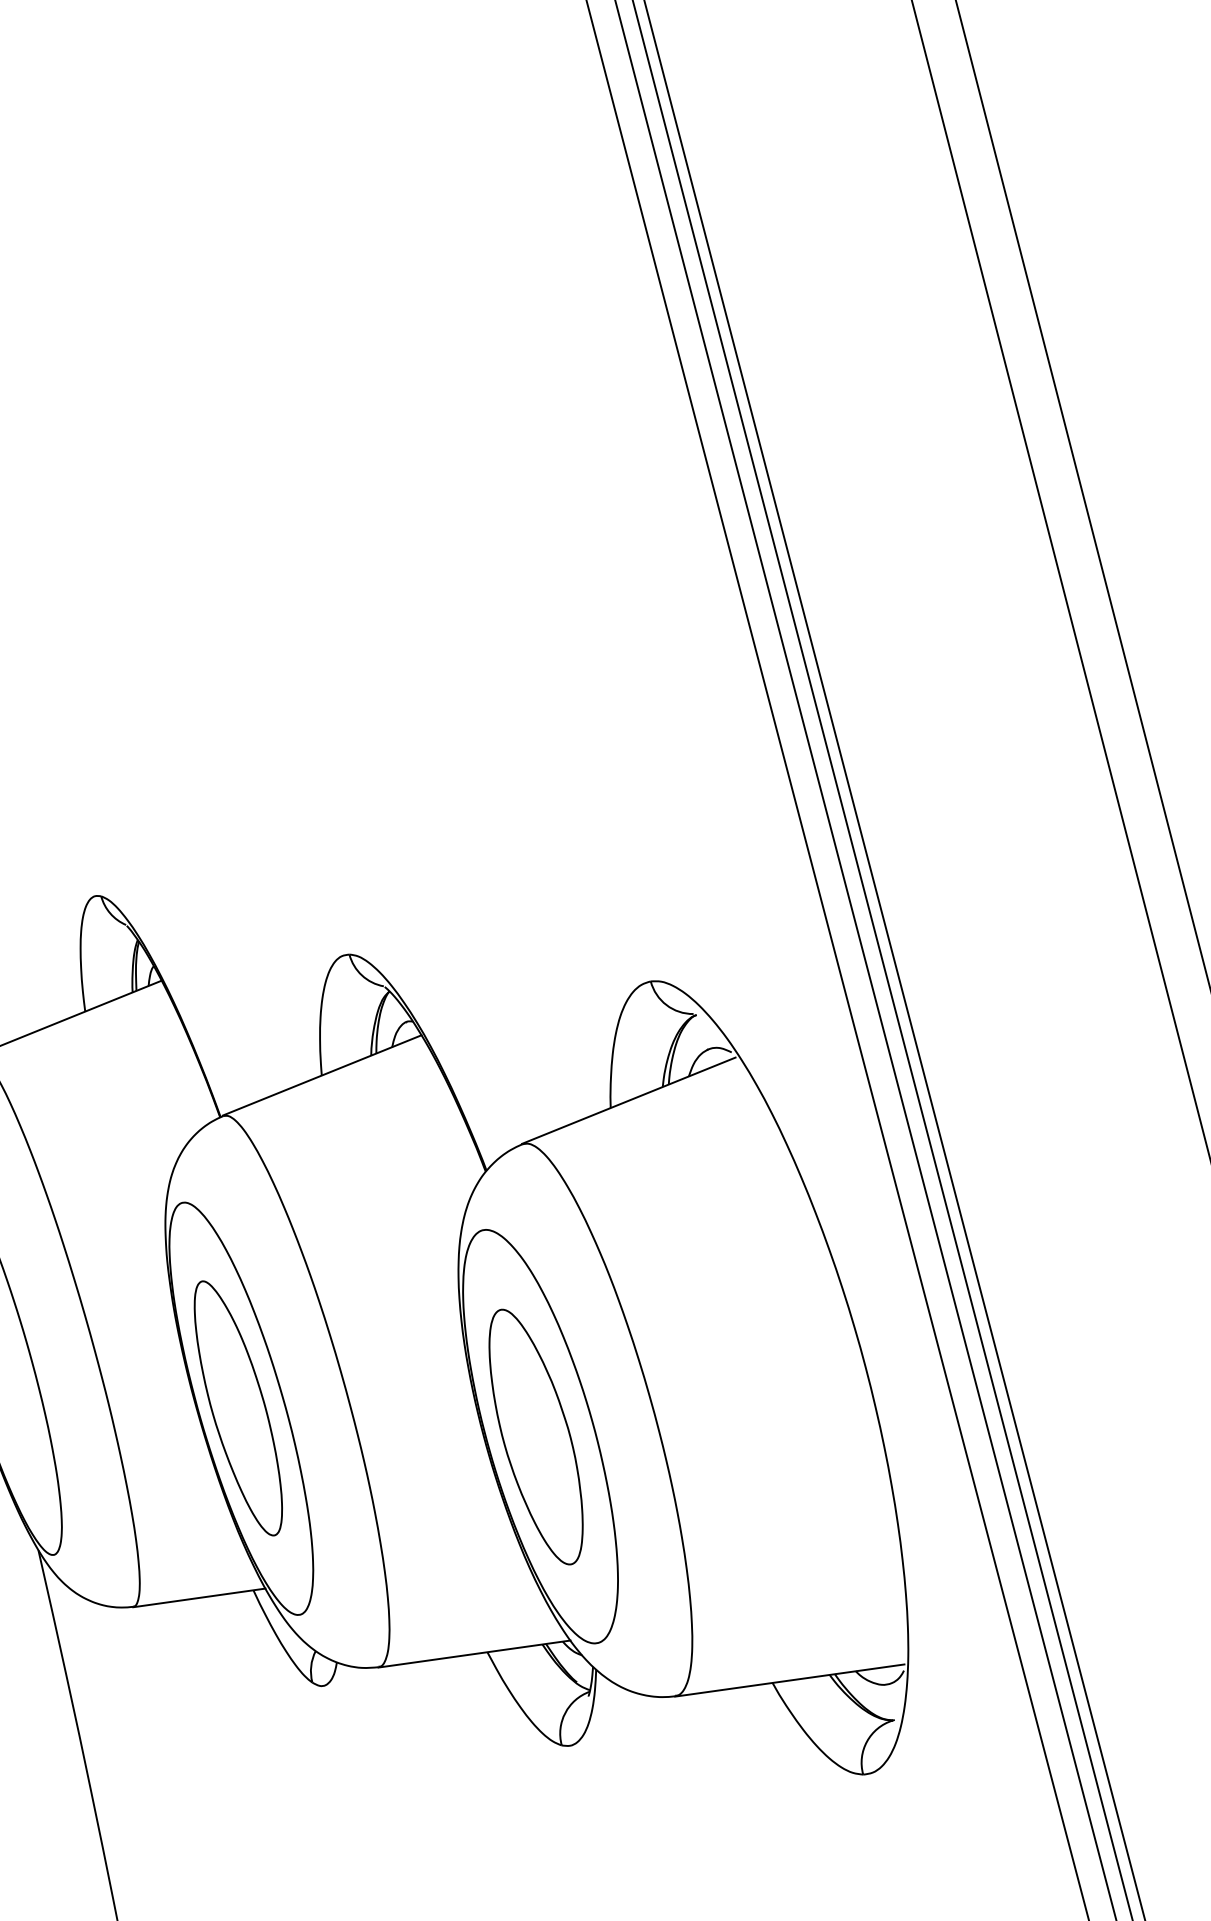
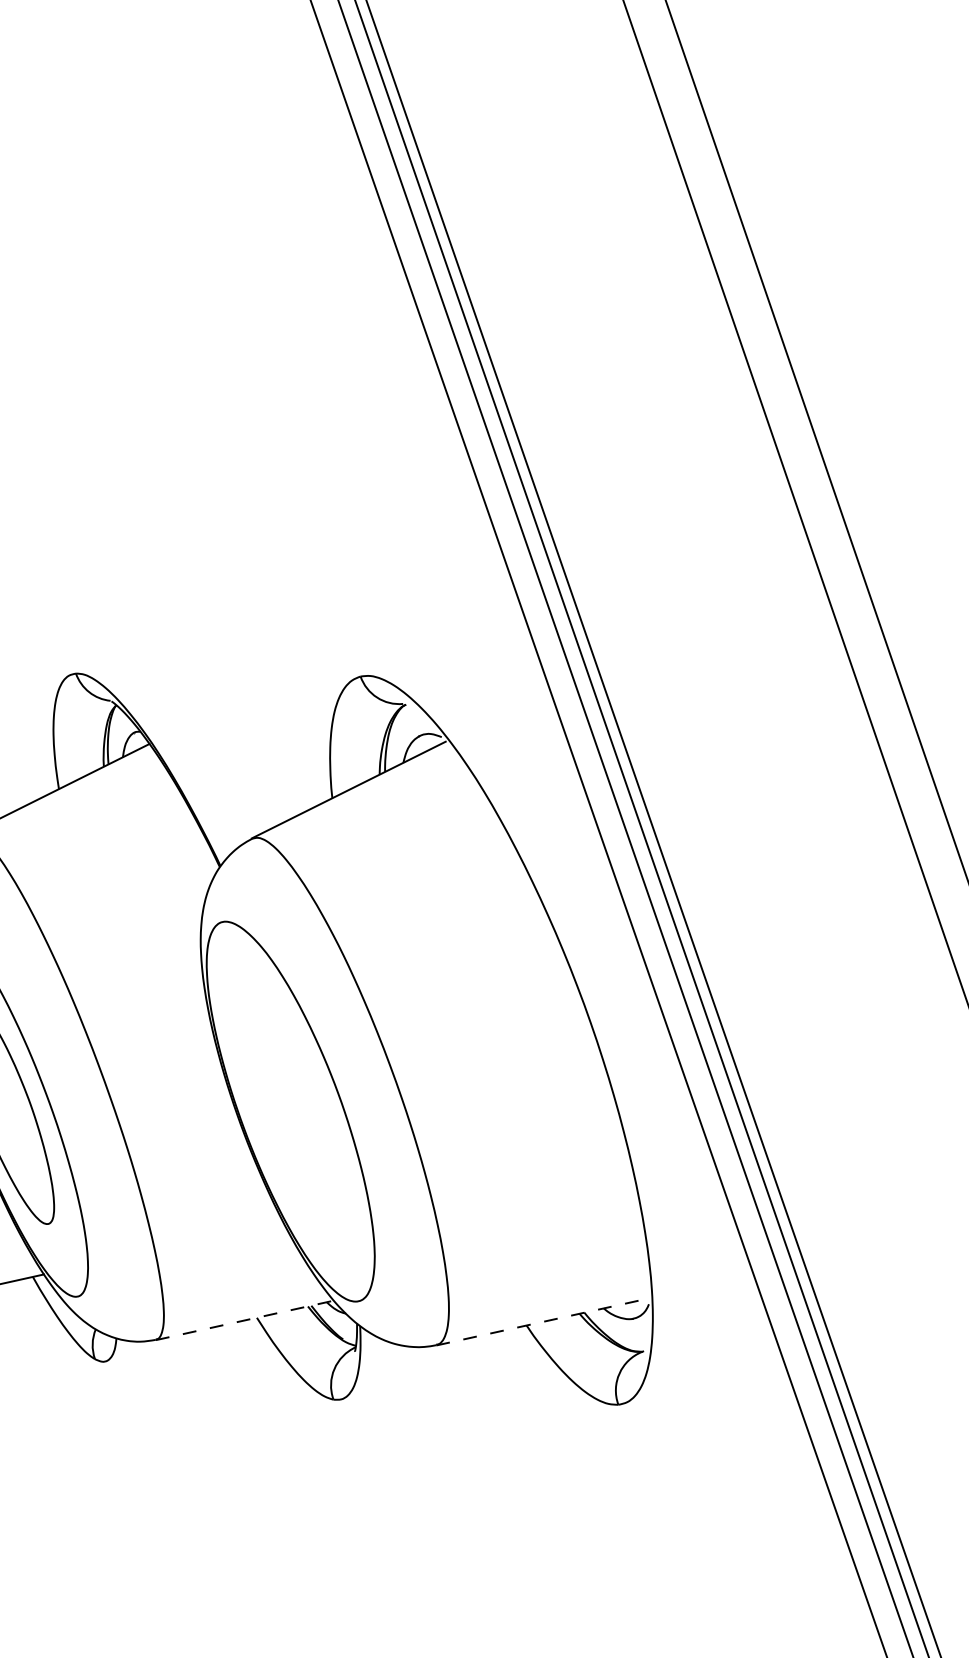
part: (535, 1436) -> (286, 1111), removed
line: (474, 1654) -> (244, 1320), solid -> dashed
line: (789, 1680) -> (542, 1321), solid -> dashed

